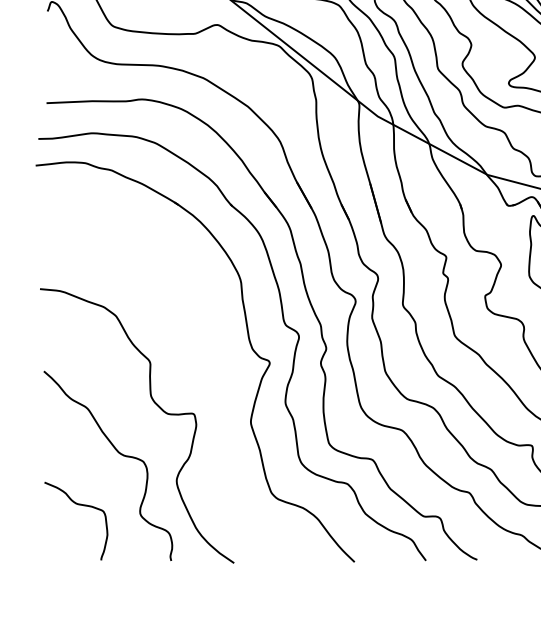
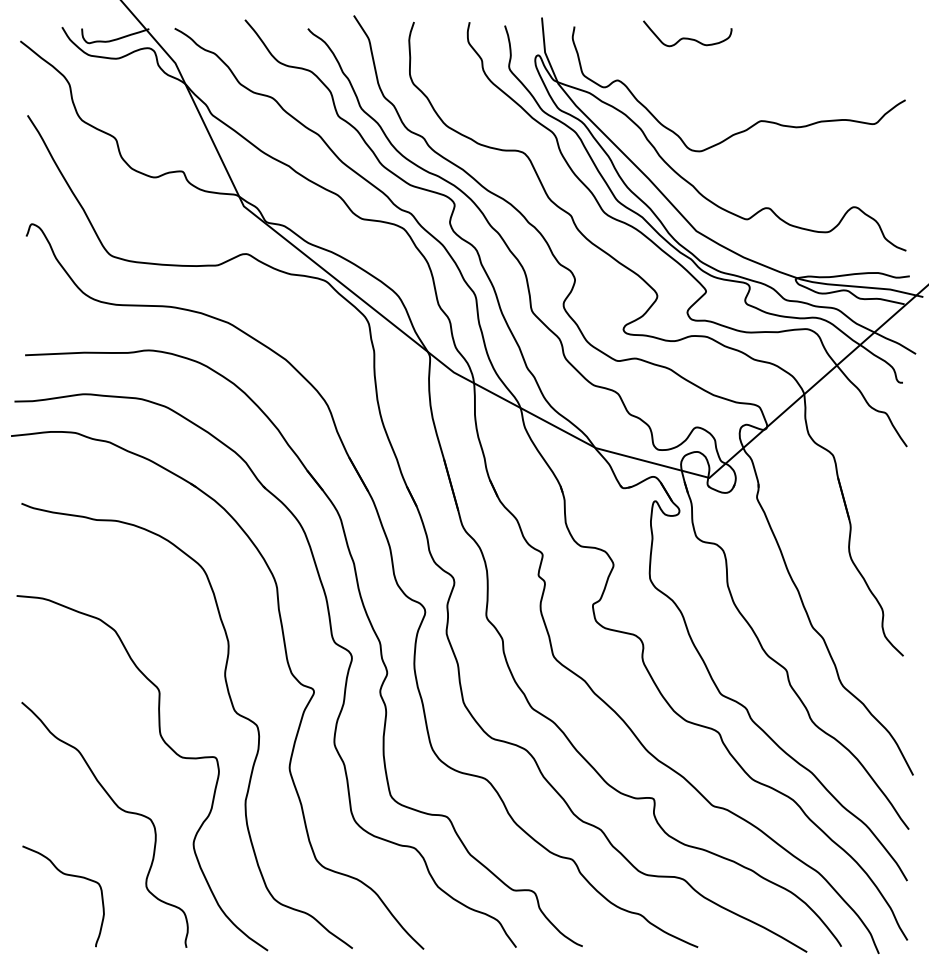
curve: (206, 376) -> (232, 708), added

